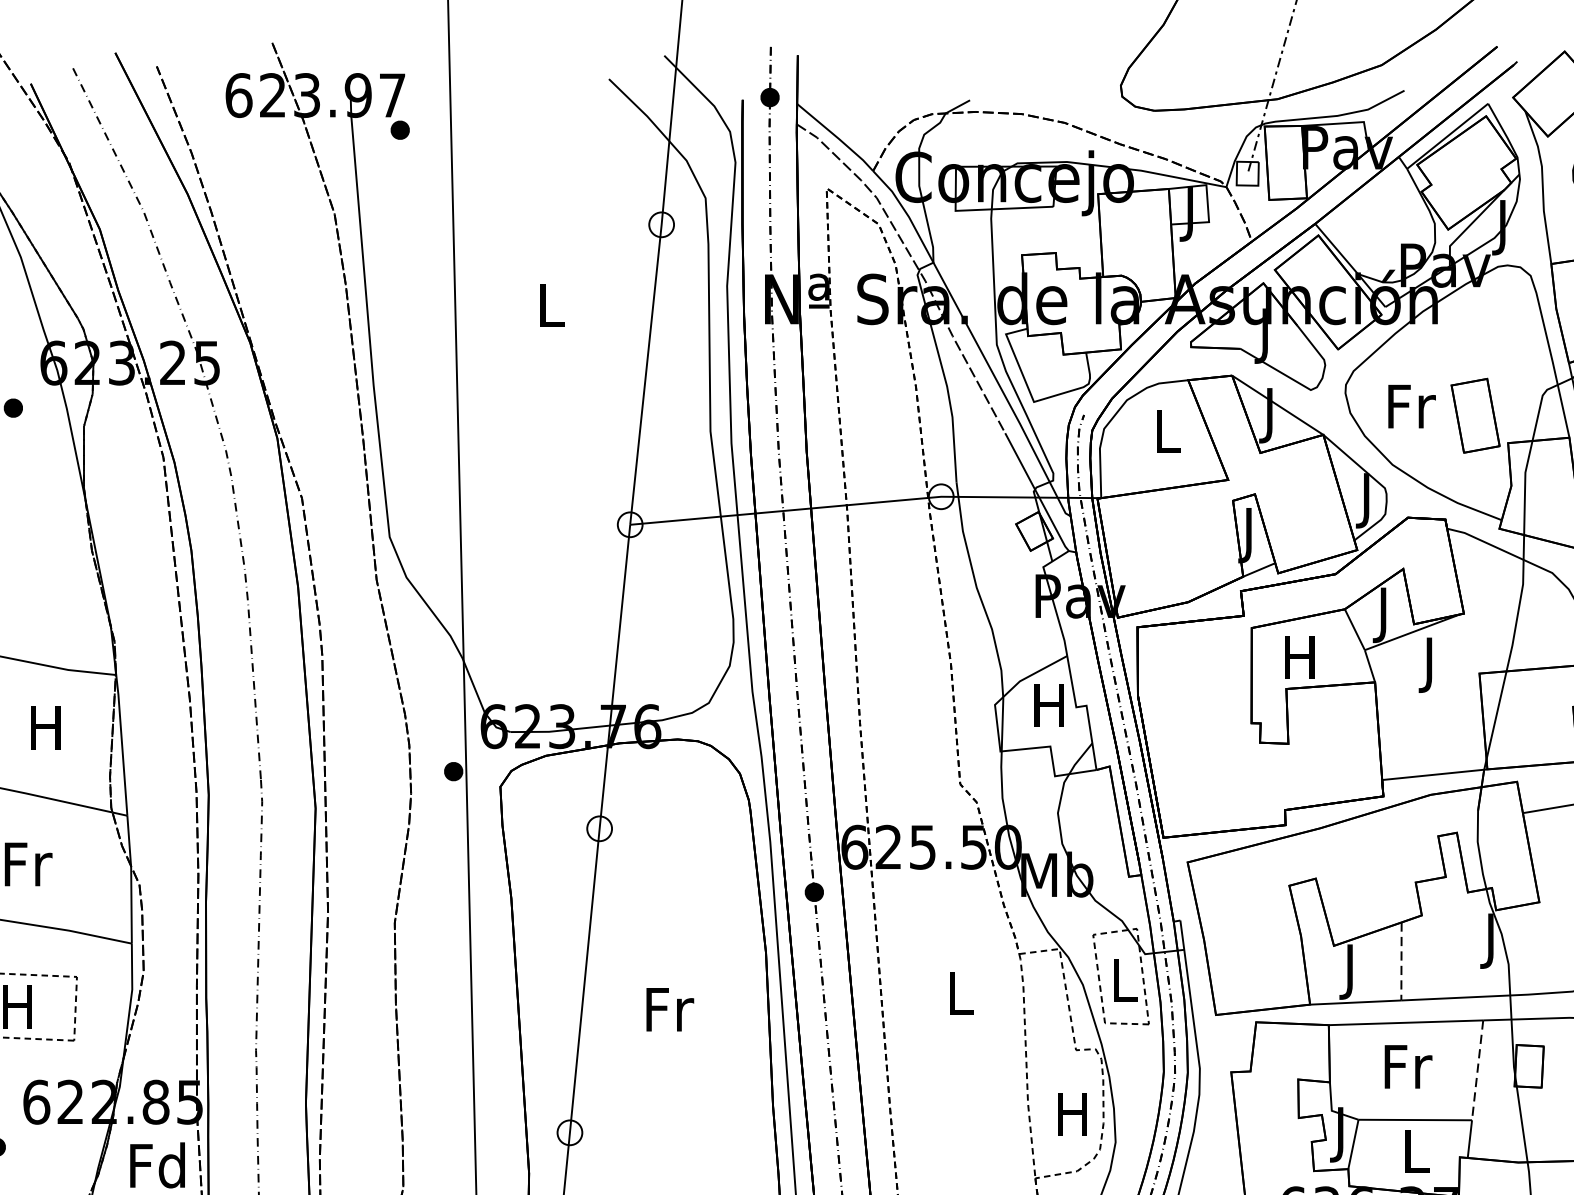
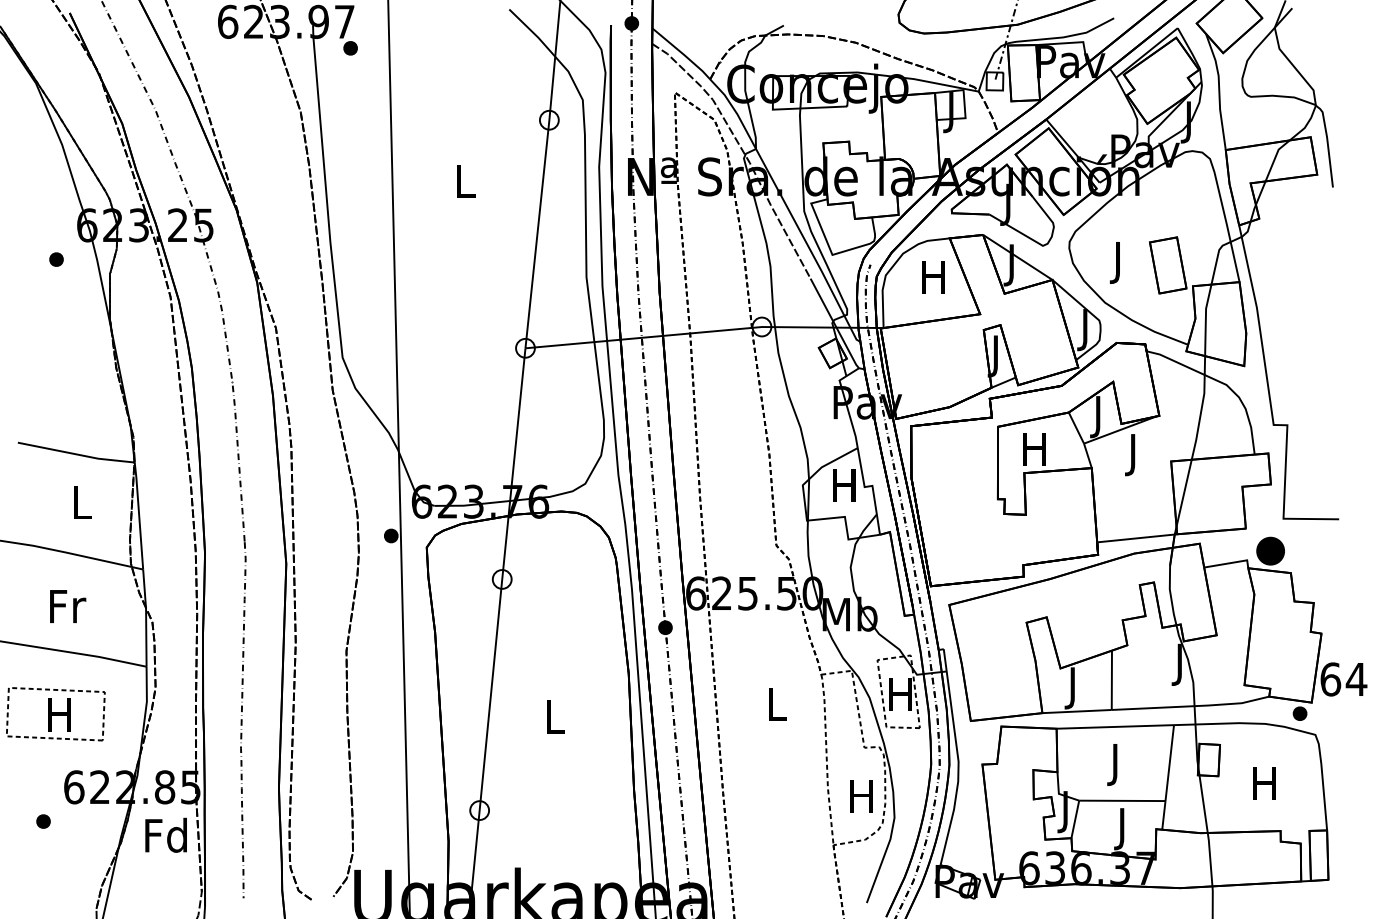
text: (1411, 411) -> (1119, 262), Fr -> J
text: (1166, 431) -> (933, 277), L -> H
text: (46, 727) -> (81, 502), H -> L
line: (1401, 961) -> (1111, 680), dashed -> solid
text: (1123, 980) -> (900, 694), L -> H
text: (669, 1009) -> (555, 716), Fr -> L
line: (1477, 1070) -> (1169, 763), dashed -> solid
text: (1408, 1072) -> (1117, 764), Fr -> J
text: (1416, 1157) -> (1123, 829), L -> J

